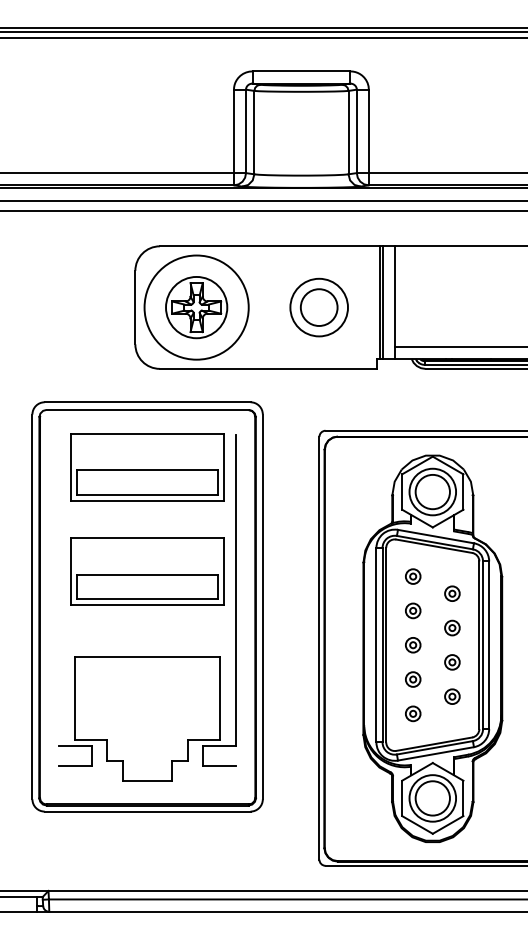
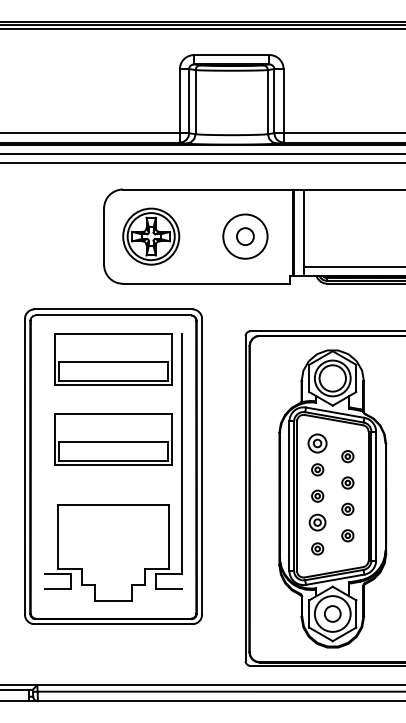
circle: (196, 307) -> (151, 236), size x0.7
circle: (318, 307) -> (244, 236), size x0.6
part: (413, 576) -> (317, 443), size x1.6
part: (413, 679) -> (317, 522), size x1.4
circle: (432, 798) -> (332, 614), size x0.6

